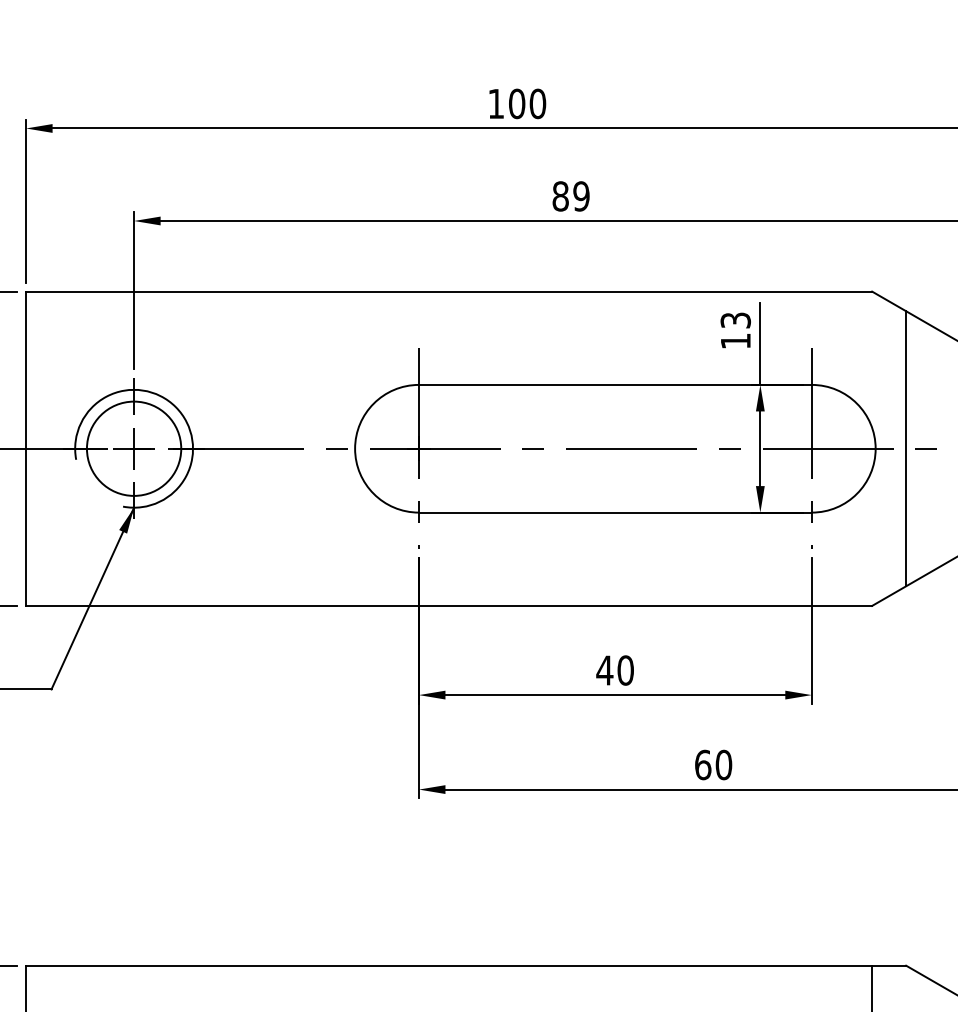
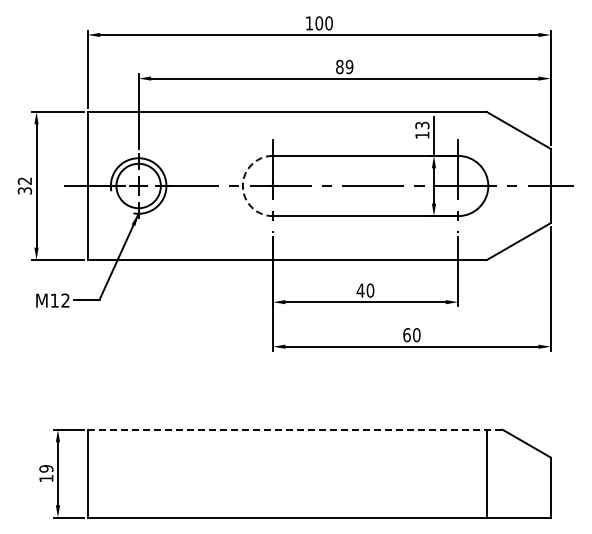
line: (905, 447) -> (502, 185), removed
arc: (354, 449) -> (242, 186), solid -> dashed
line: (466, 965) -> (295, 429), solid -> dashed

